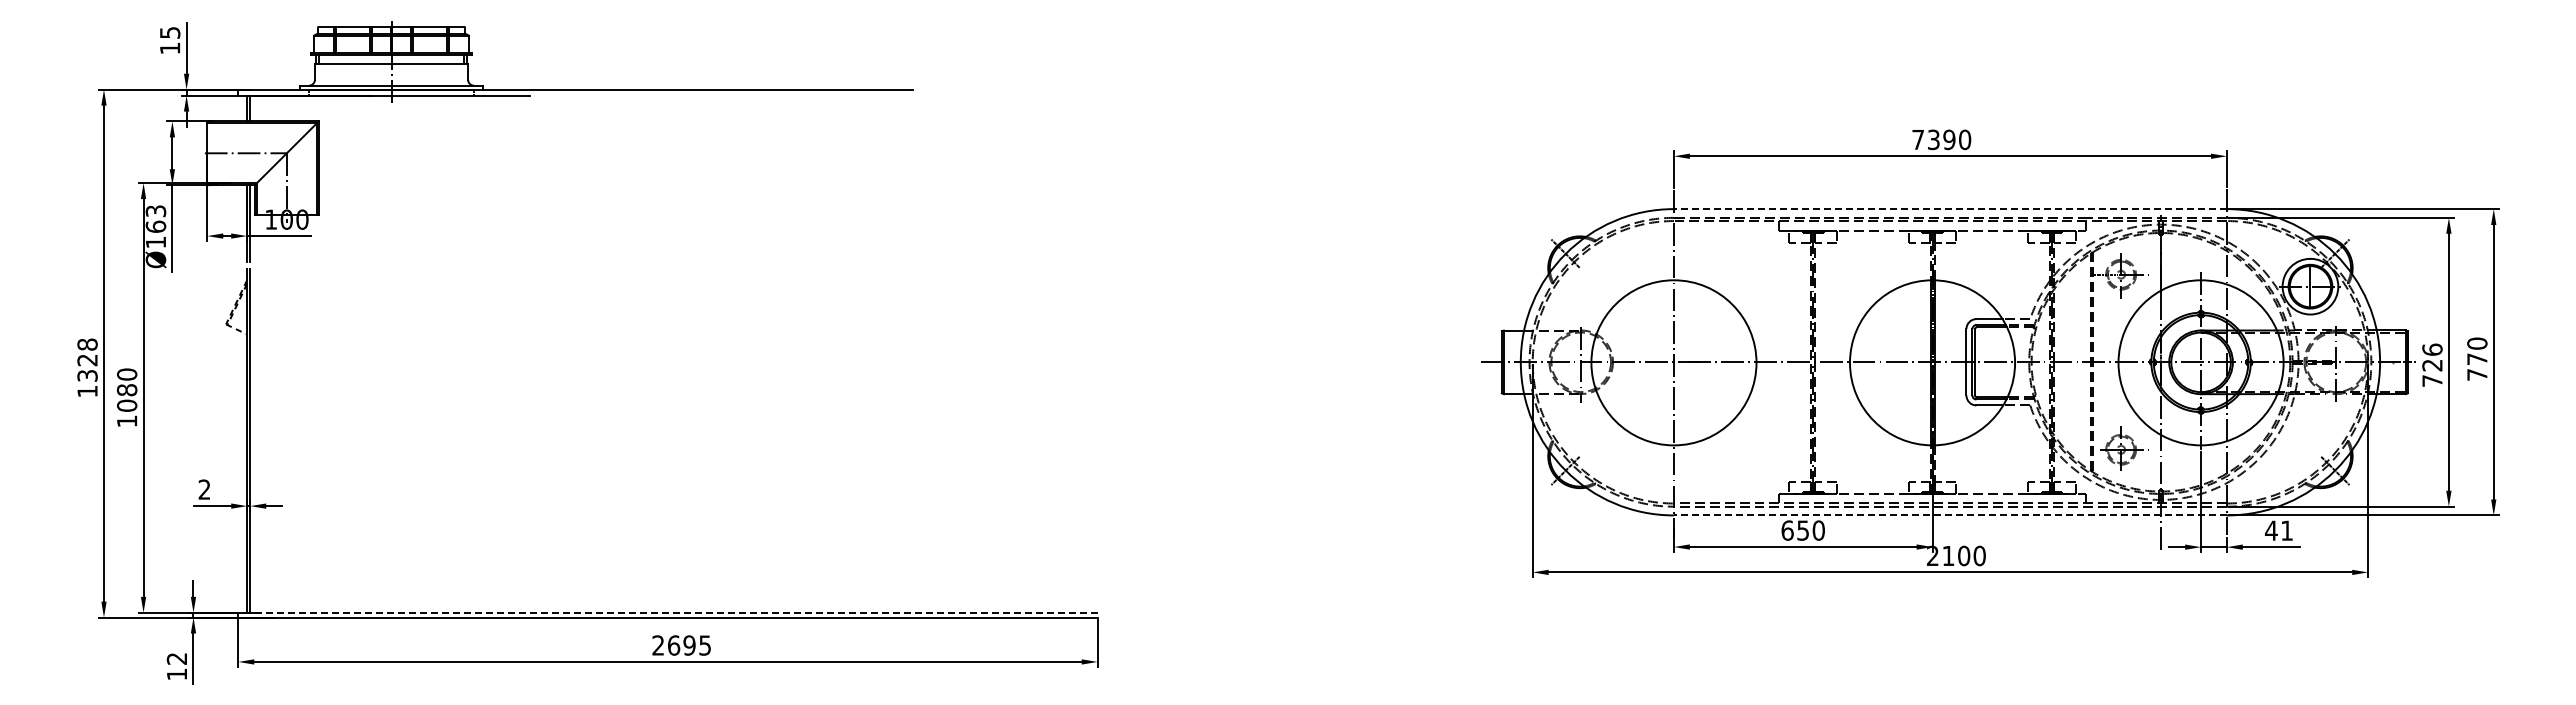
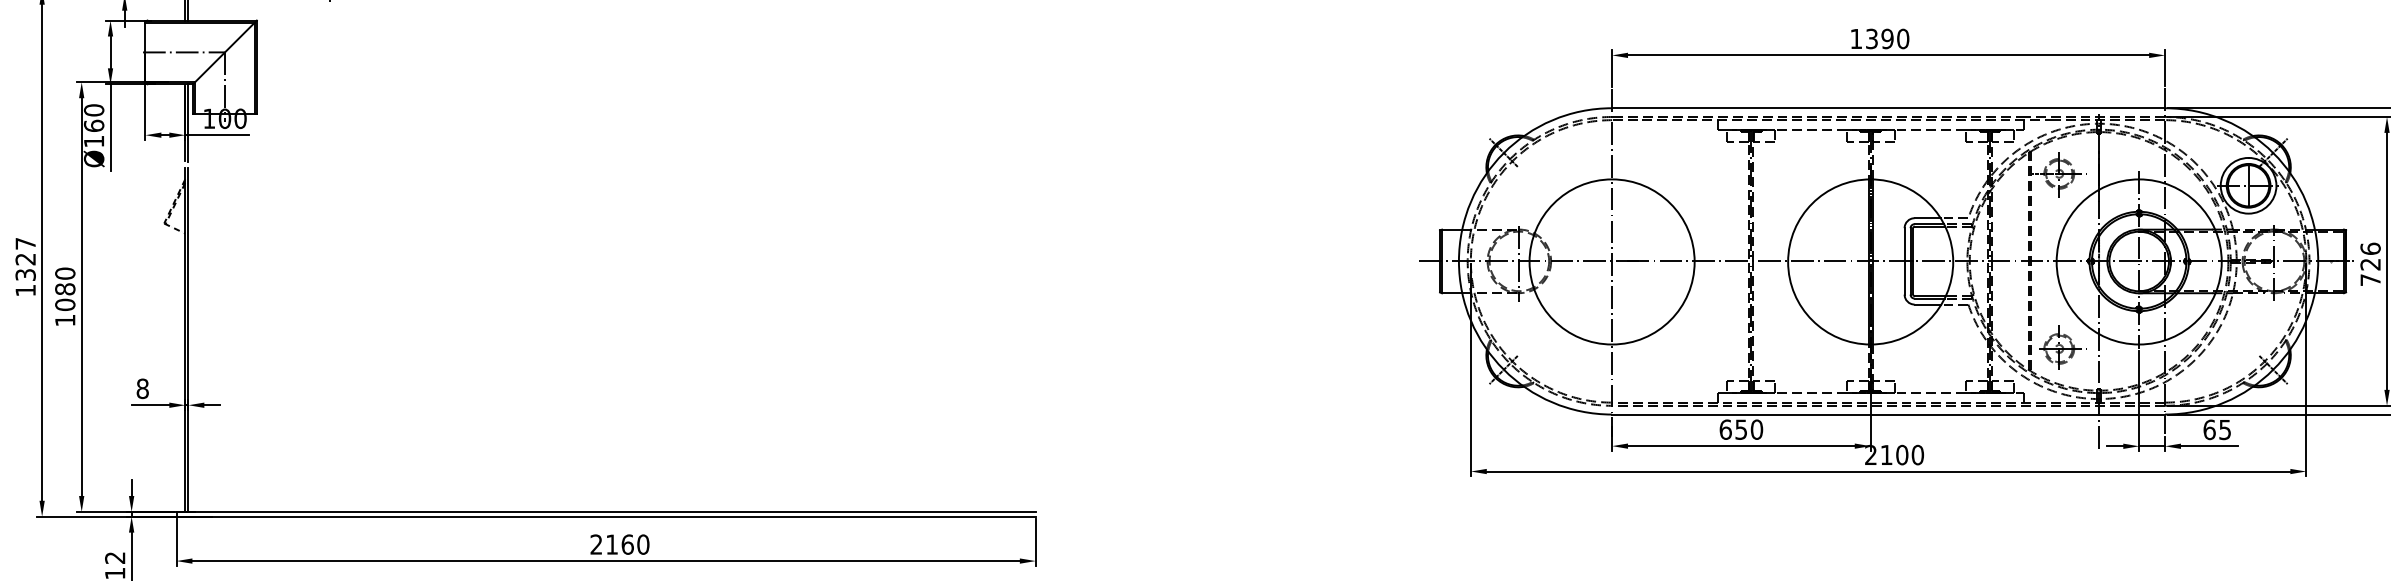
text: (1917, 139) -> (1855, 38), 7390 -> 1390
line: (1949, 209) -> (1887, 108), dashed -> solid
text: (155, 211) -> (93, 110), Ø163 -> Ø160
text: (87, 344) -> (25, 243), 1328 -> 1327
text: (204, 489) -> (142, 388), 2 -> 8
line: (1949, 515) -> (1887, 414), dashed -> solid
text: (2278, 530) -> (2216, 429), 41 -> 65
line: (668, 612) -> (606, 511), dashed -> solid
text: (689, 645) -> (627, 544), 2695 -> 2160

